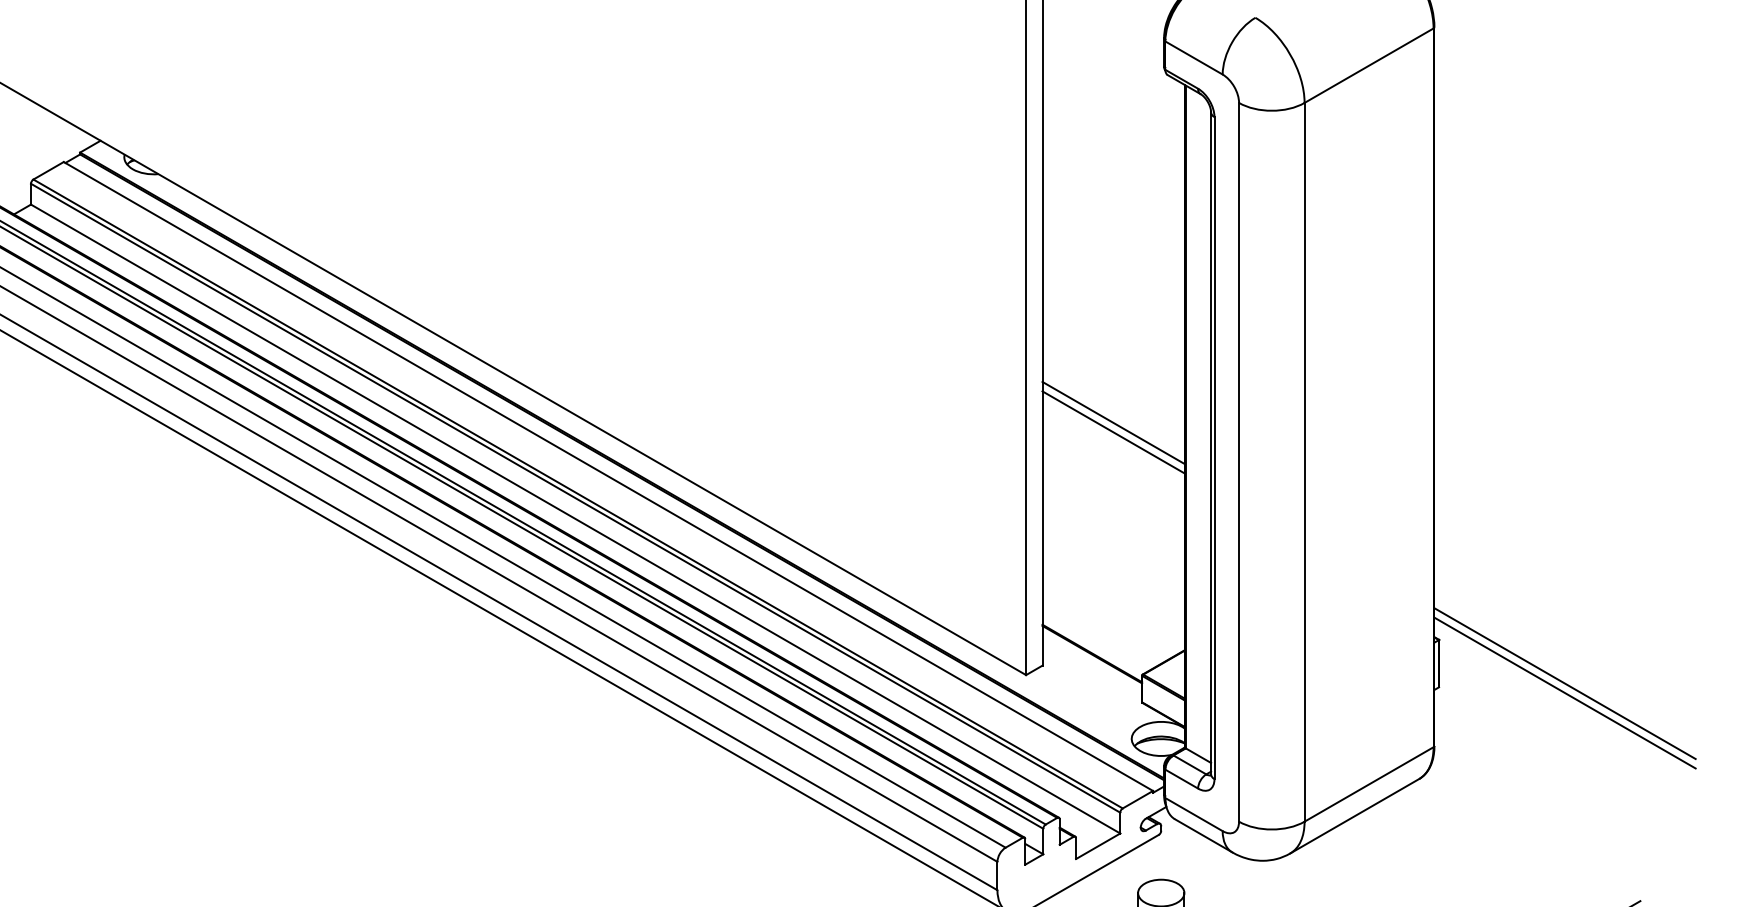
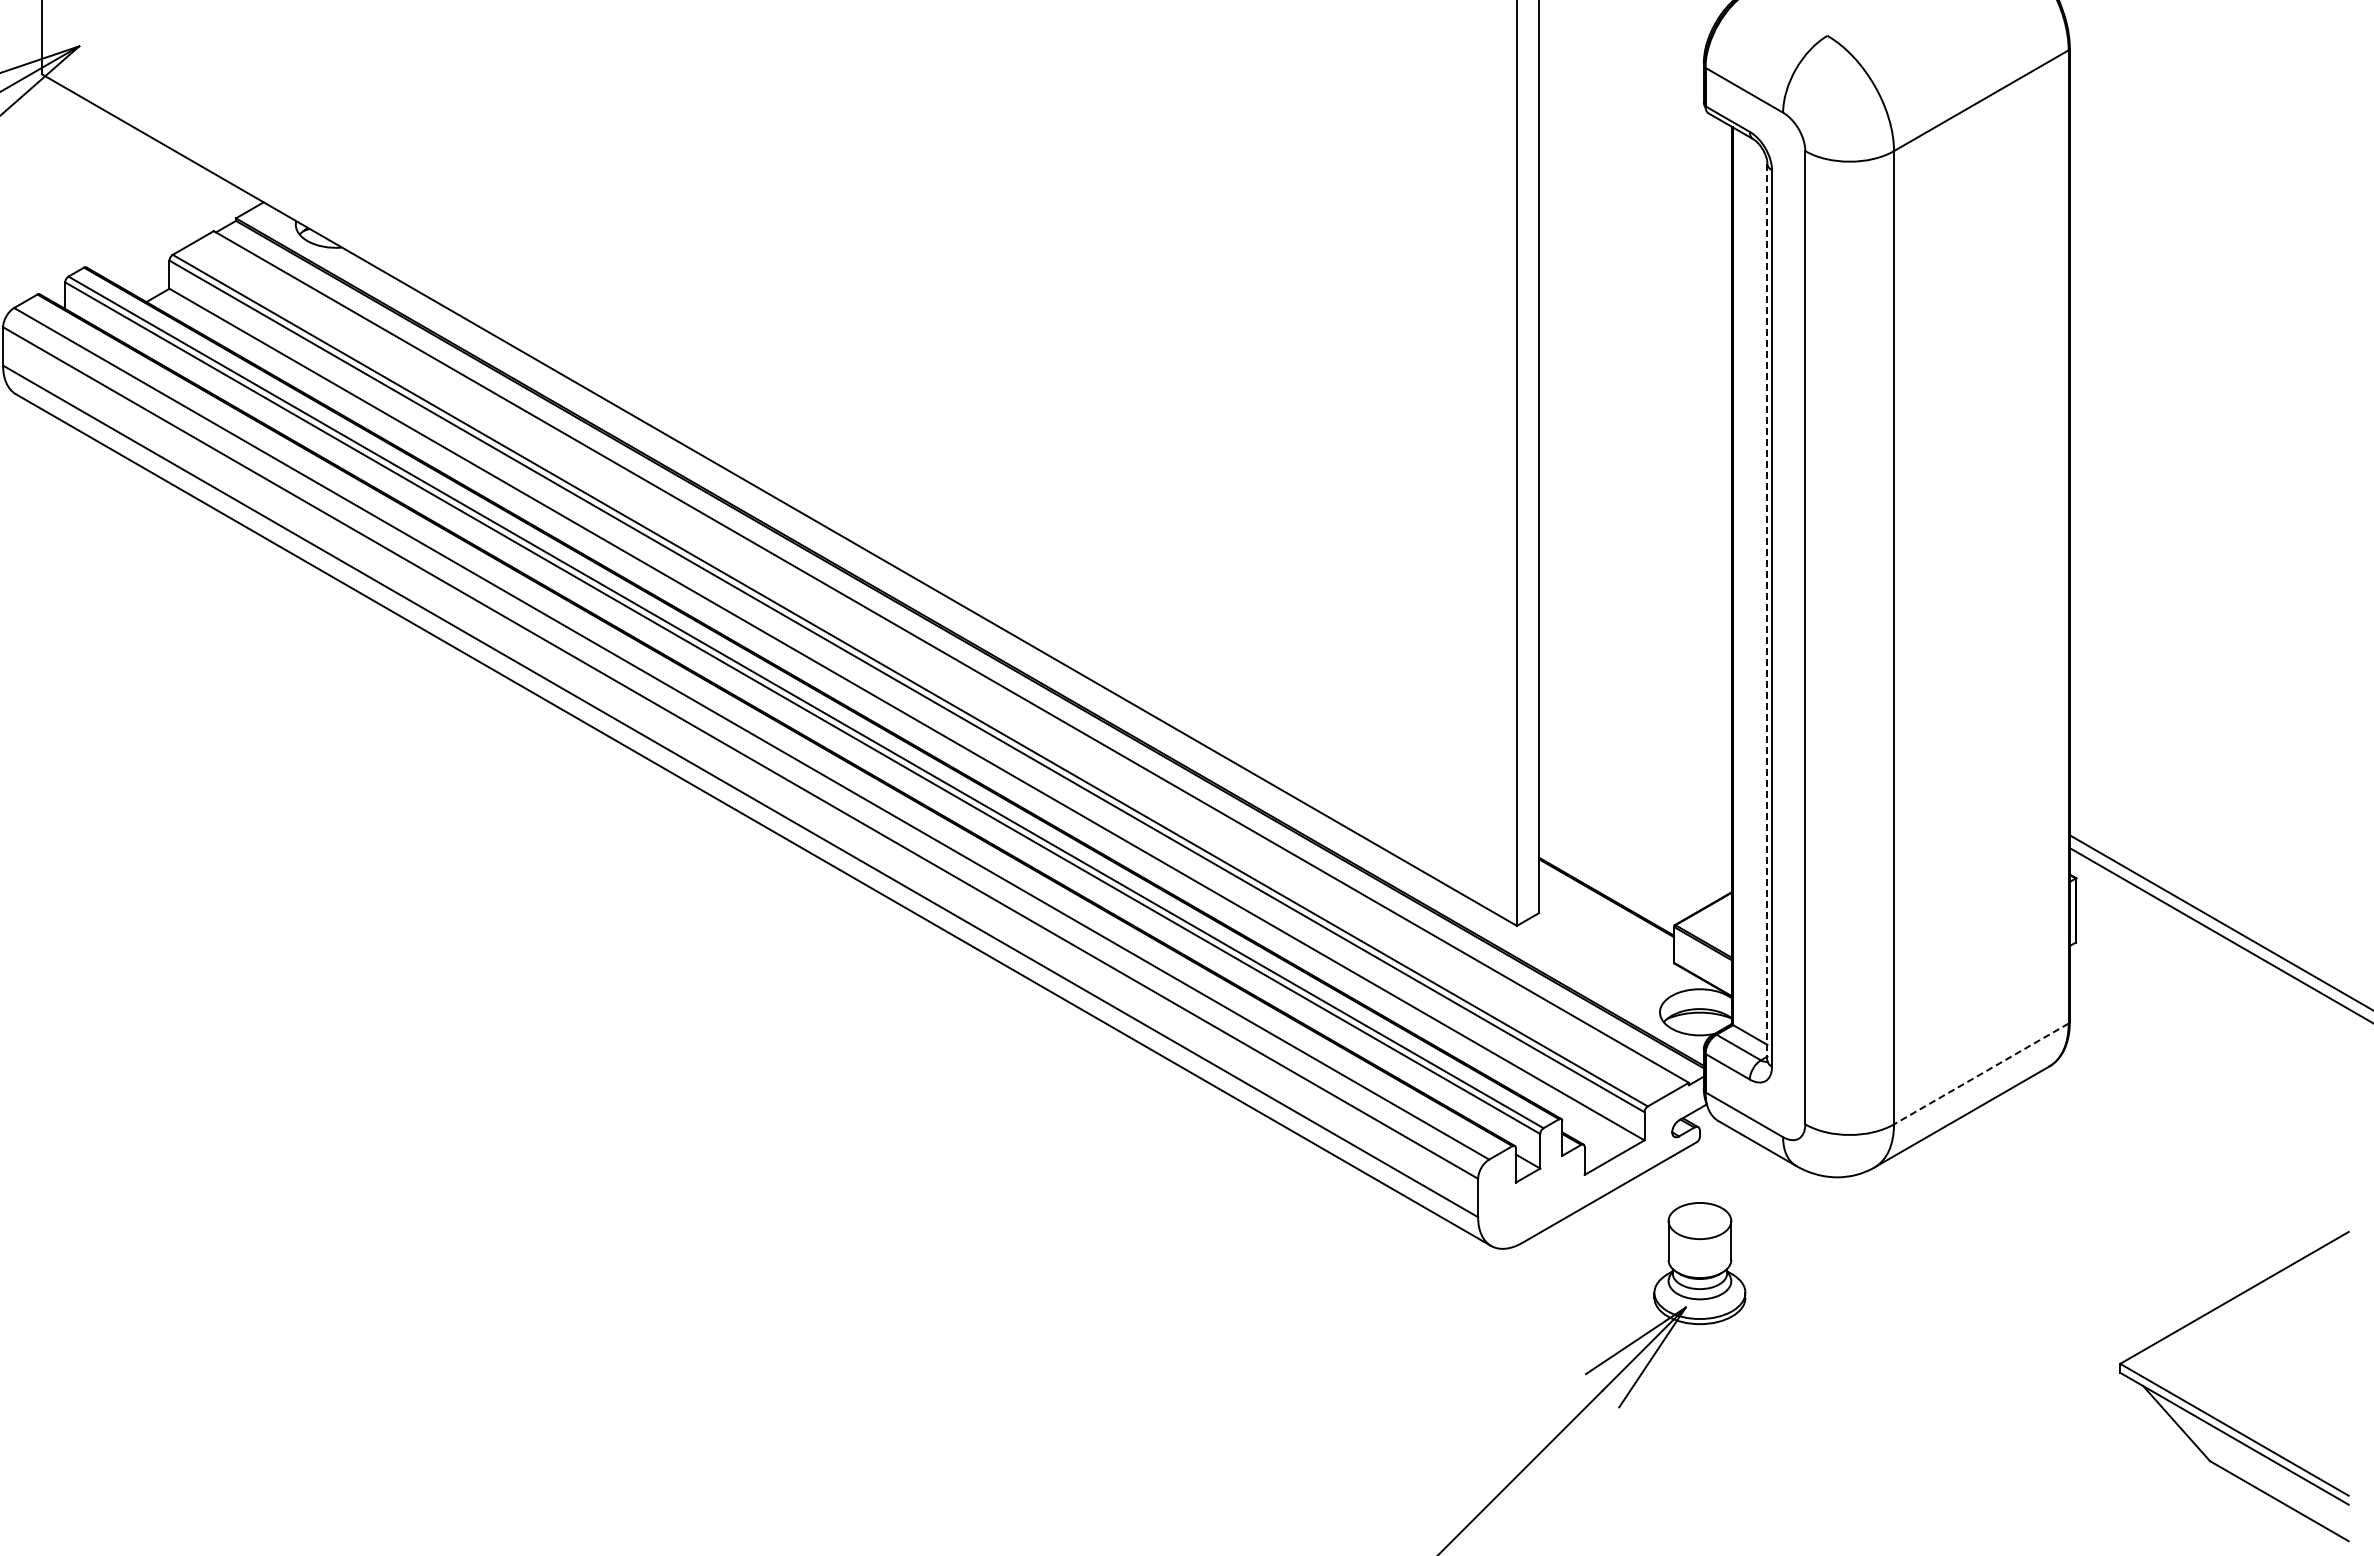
line: (1113, 422) -> (1635, 583), removed
line: (1113, 431) -> (1635, 596), removed
line: (1211, 443) -> (1767, 612), solid -> dashed
line: (1369, 784) -> (1981, 1073), solid -> dashed

